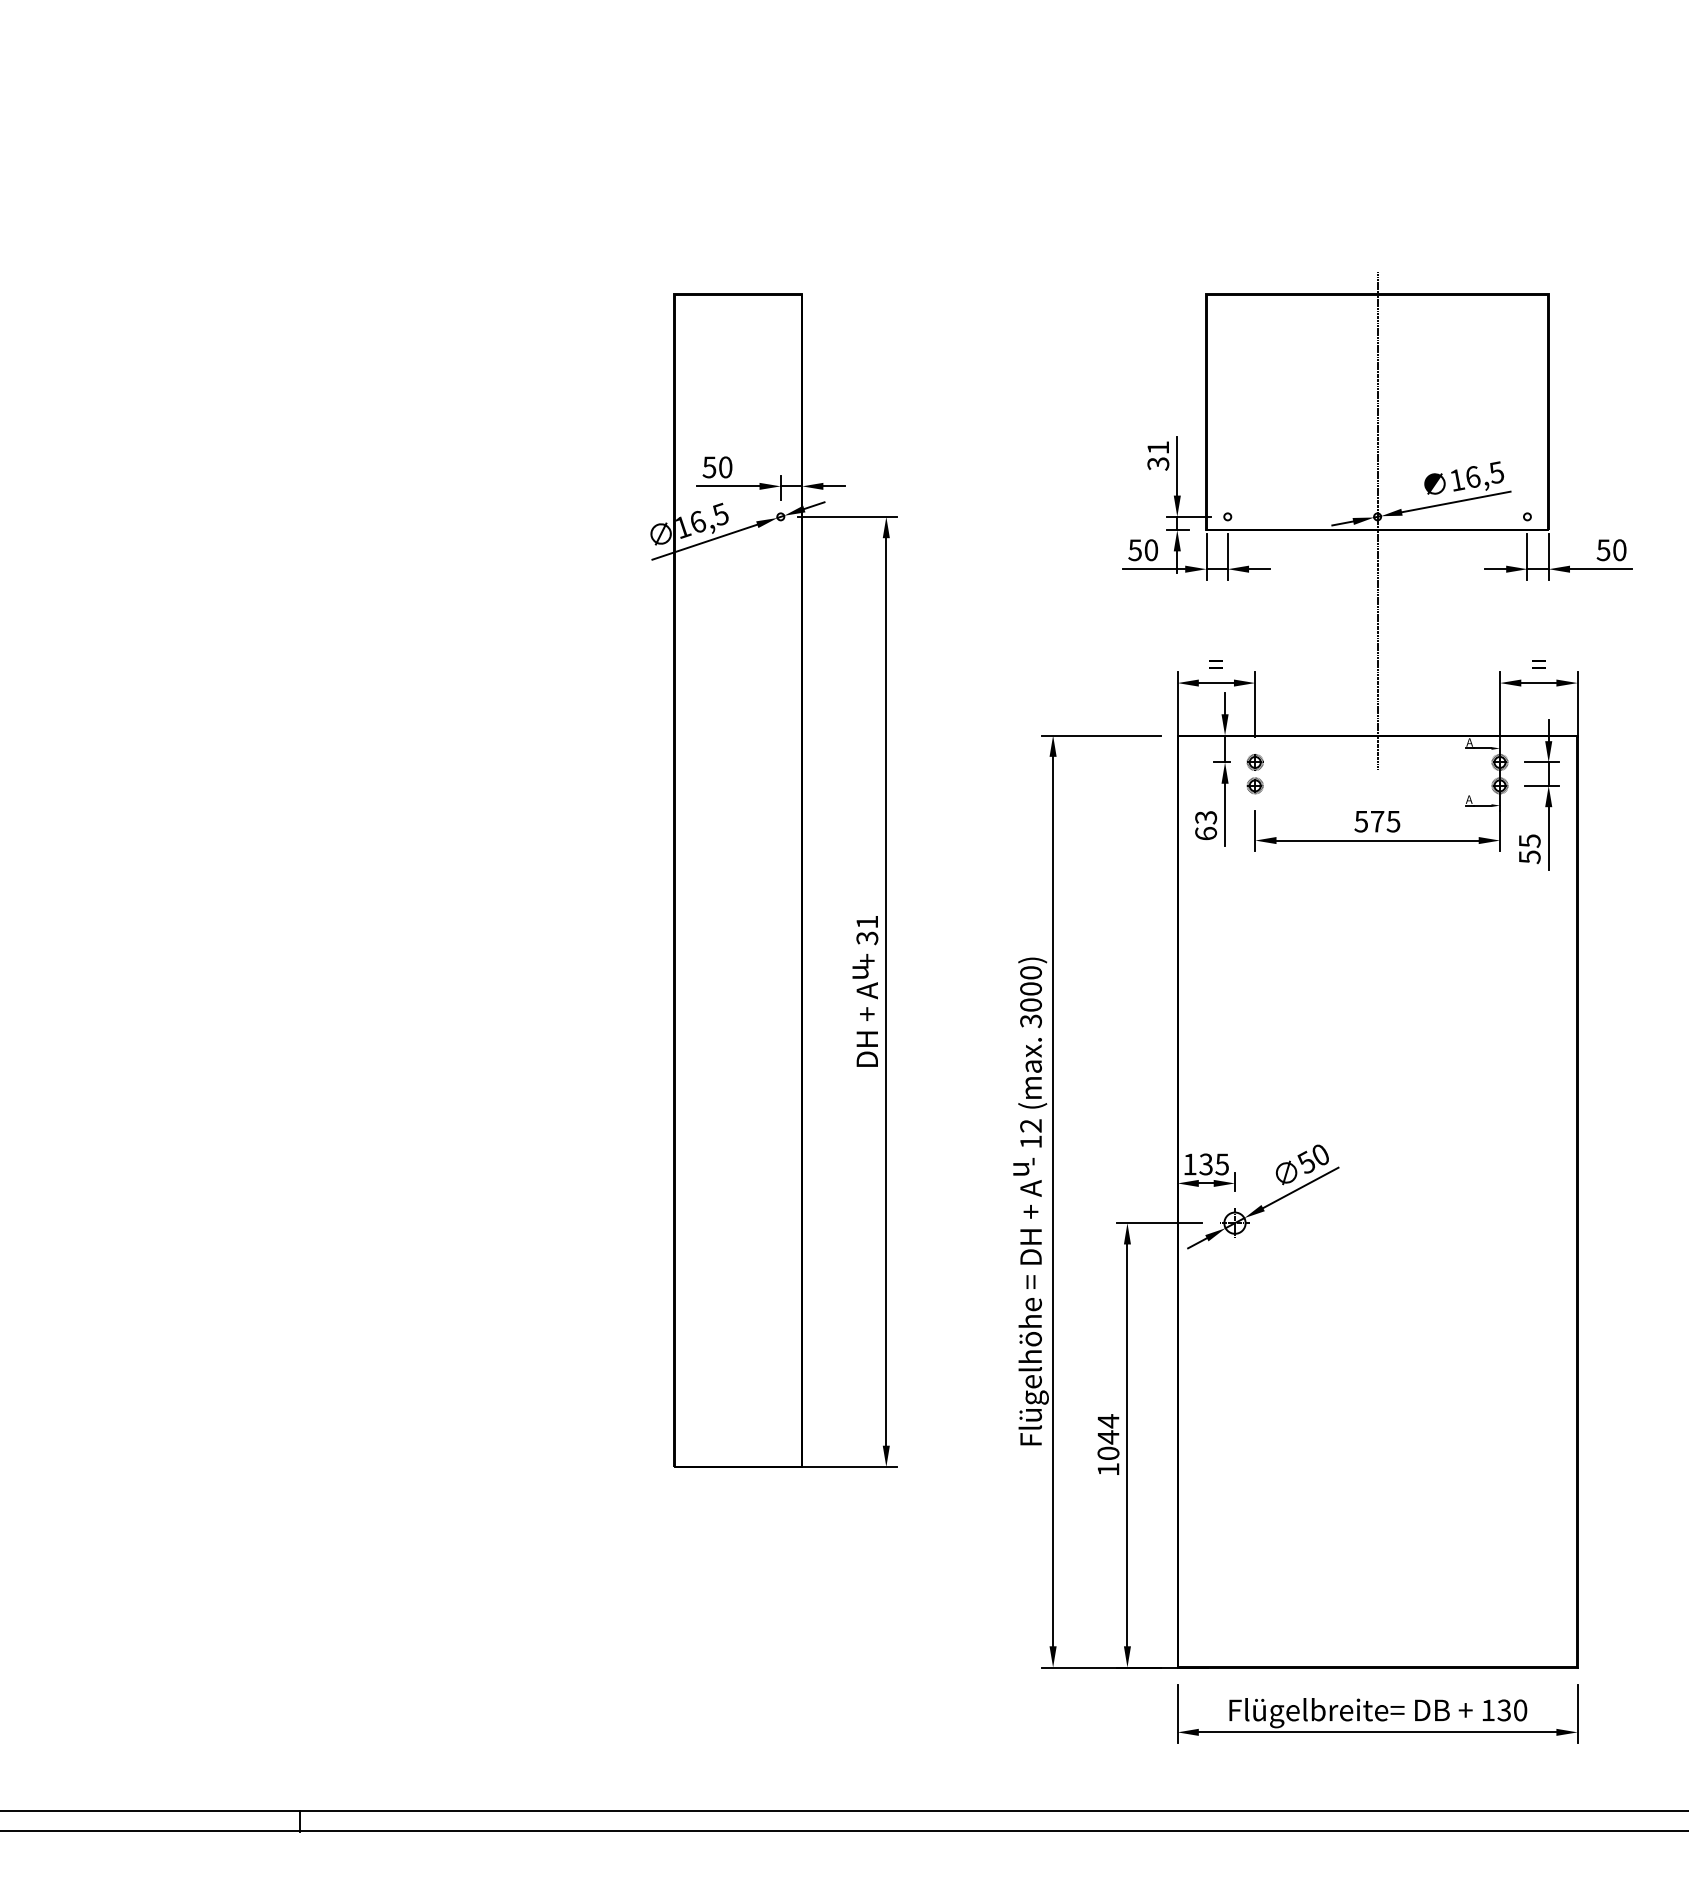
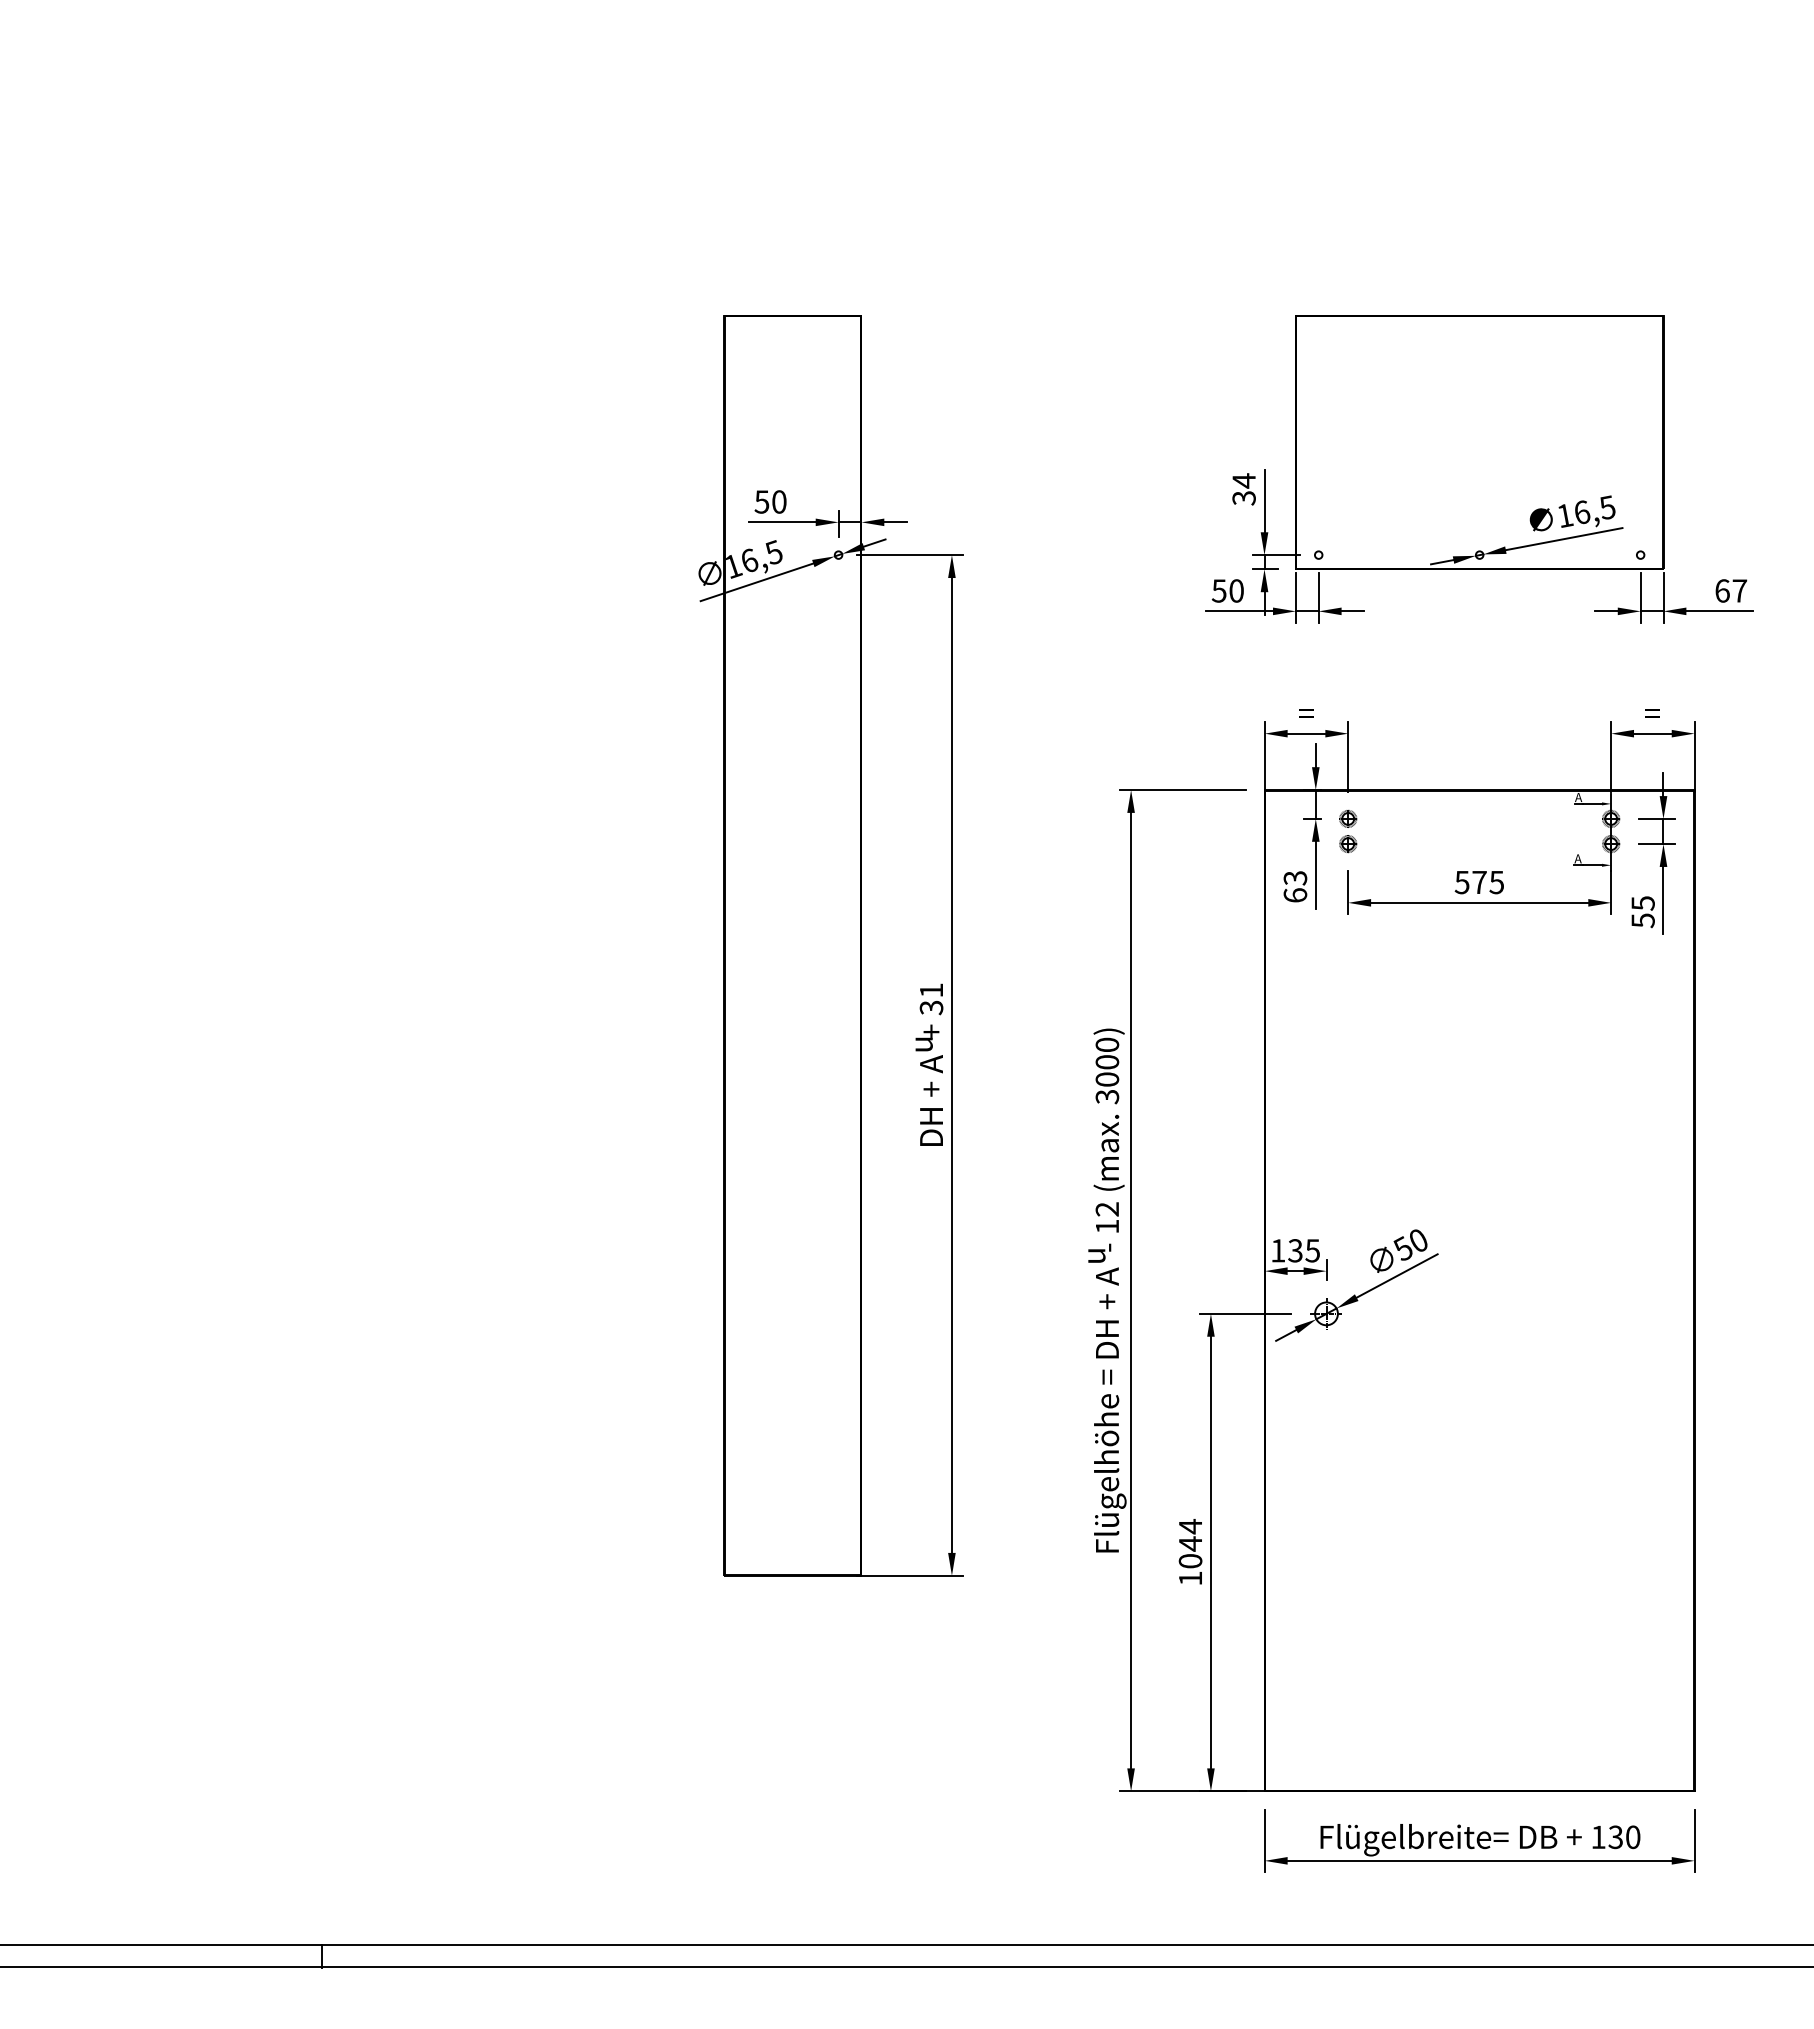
text: (1157, 447) -> (1243, 480), 31 -> 34
line: (1377, 520) -> (1479, 559), removed
text: (1612, 549) -> (1731, 590), 50 -> 67

